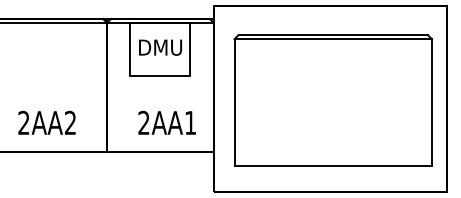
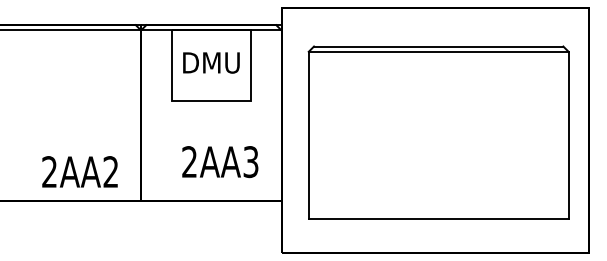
text: (46, 122) -> (79, 171), moved
text: (190, 123) -> (250, 162), 2AA1 -> 2AA3

